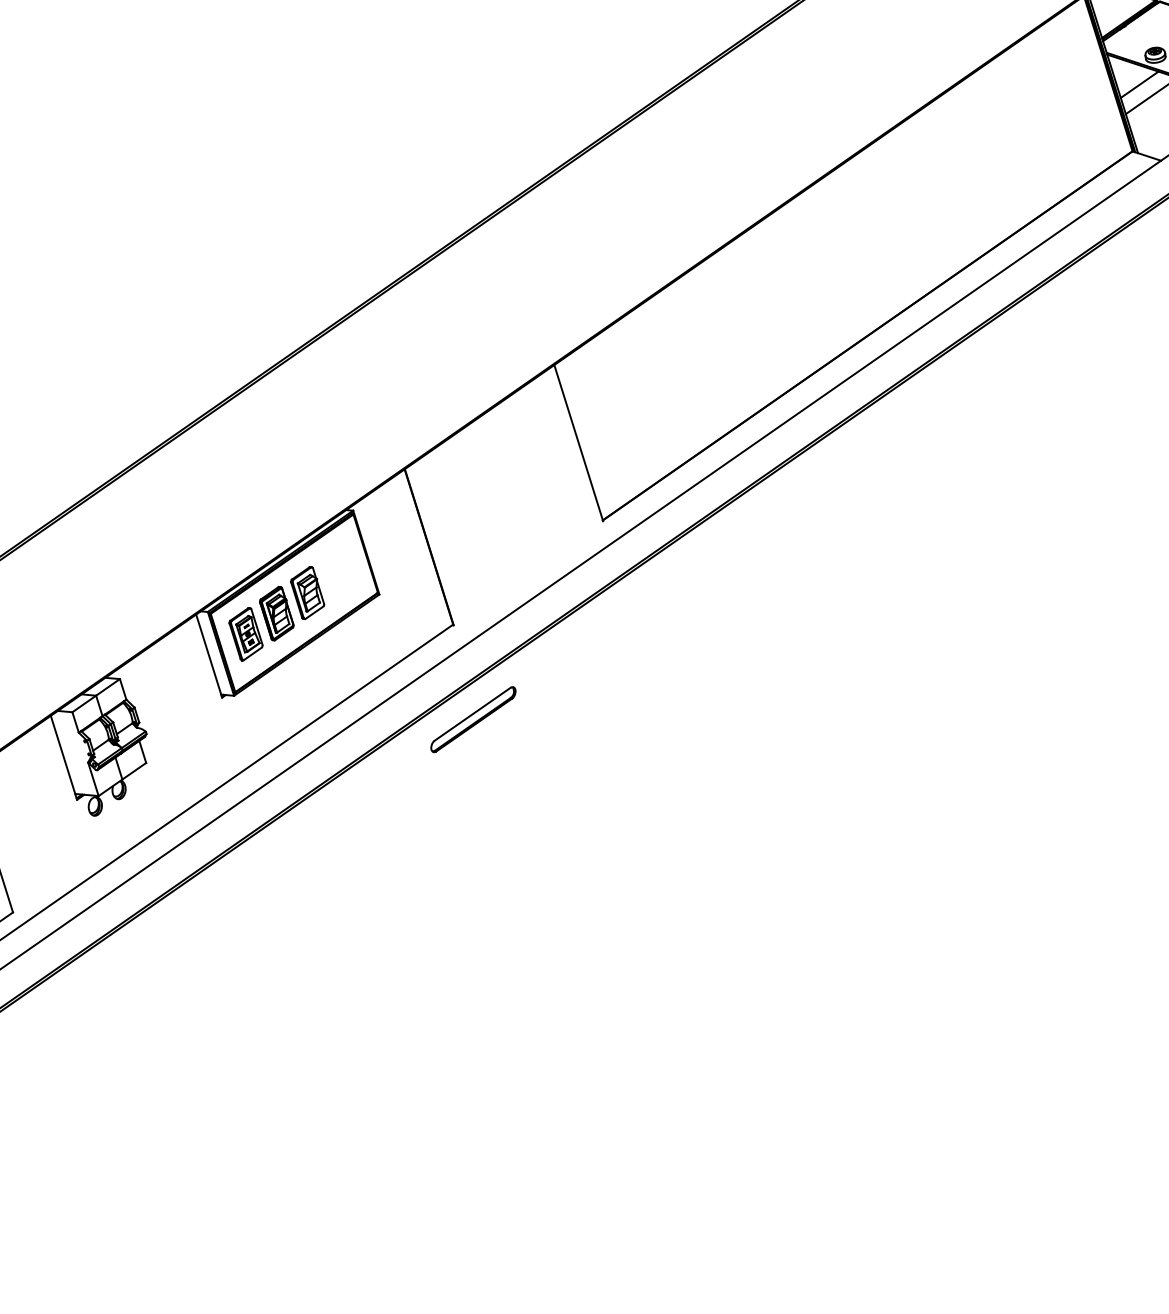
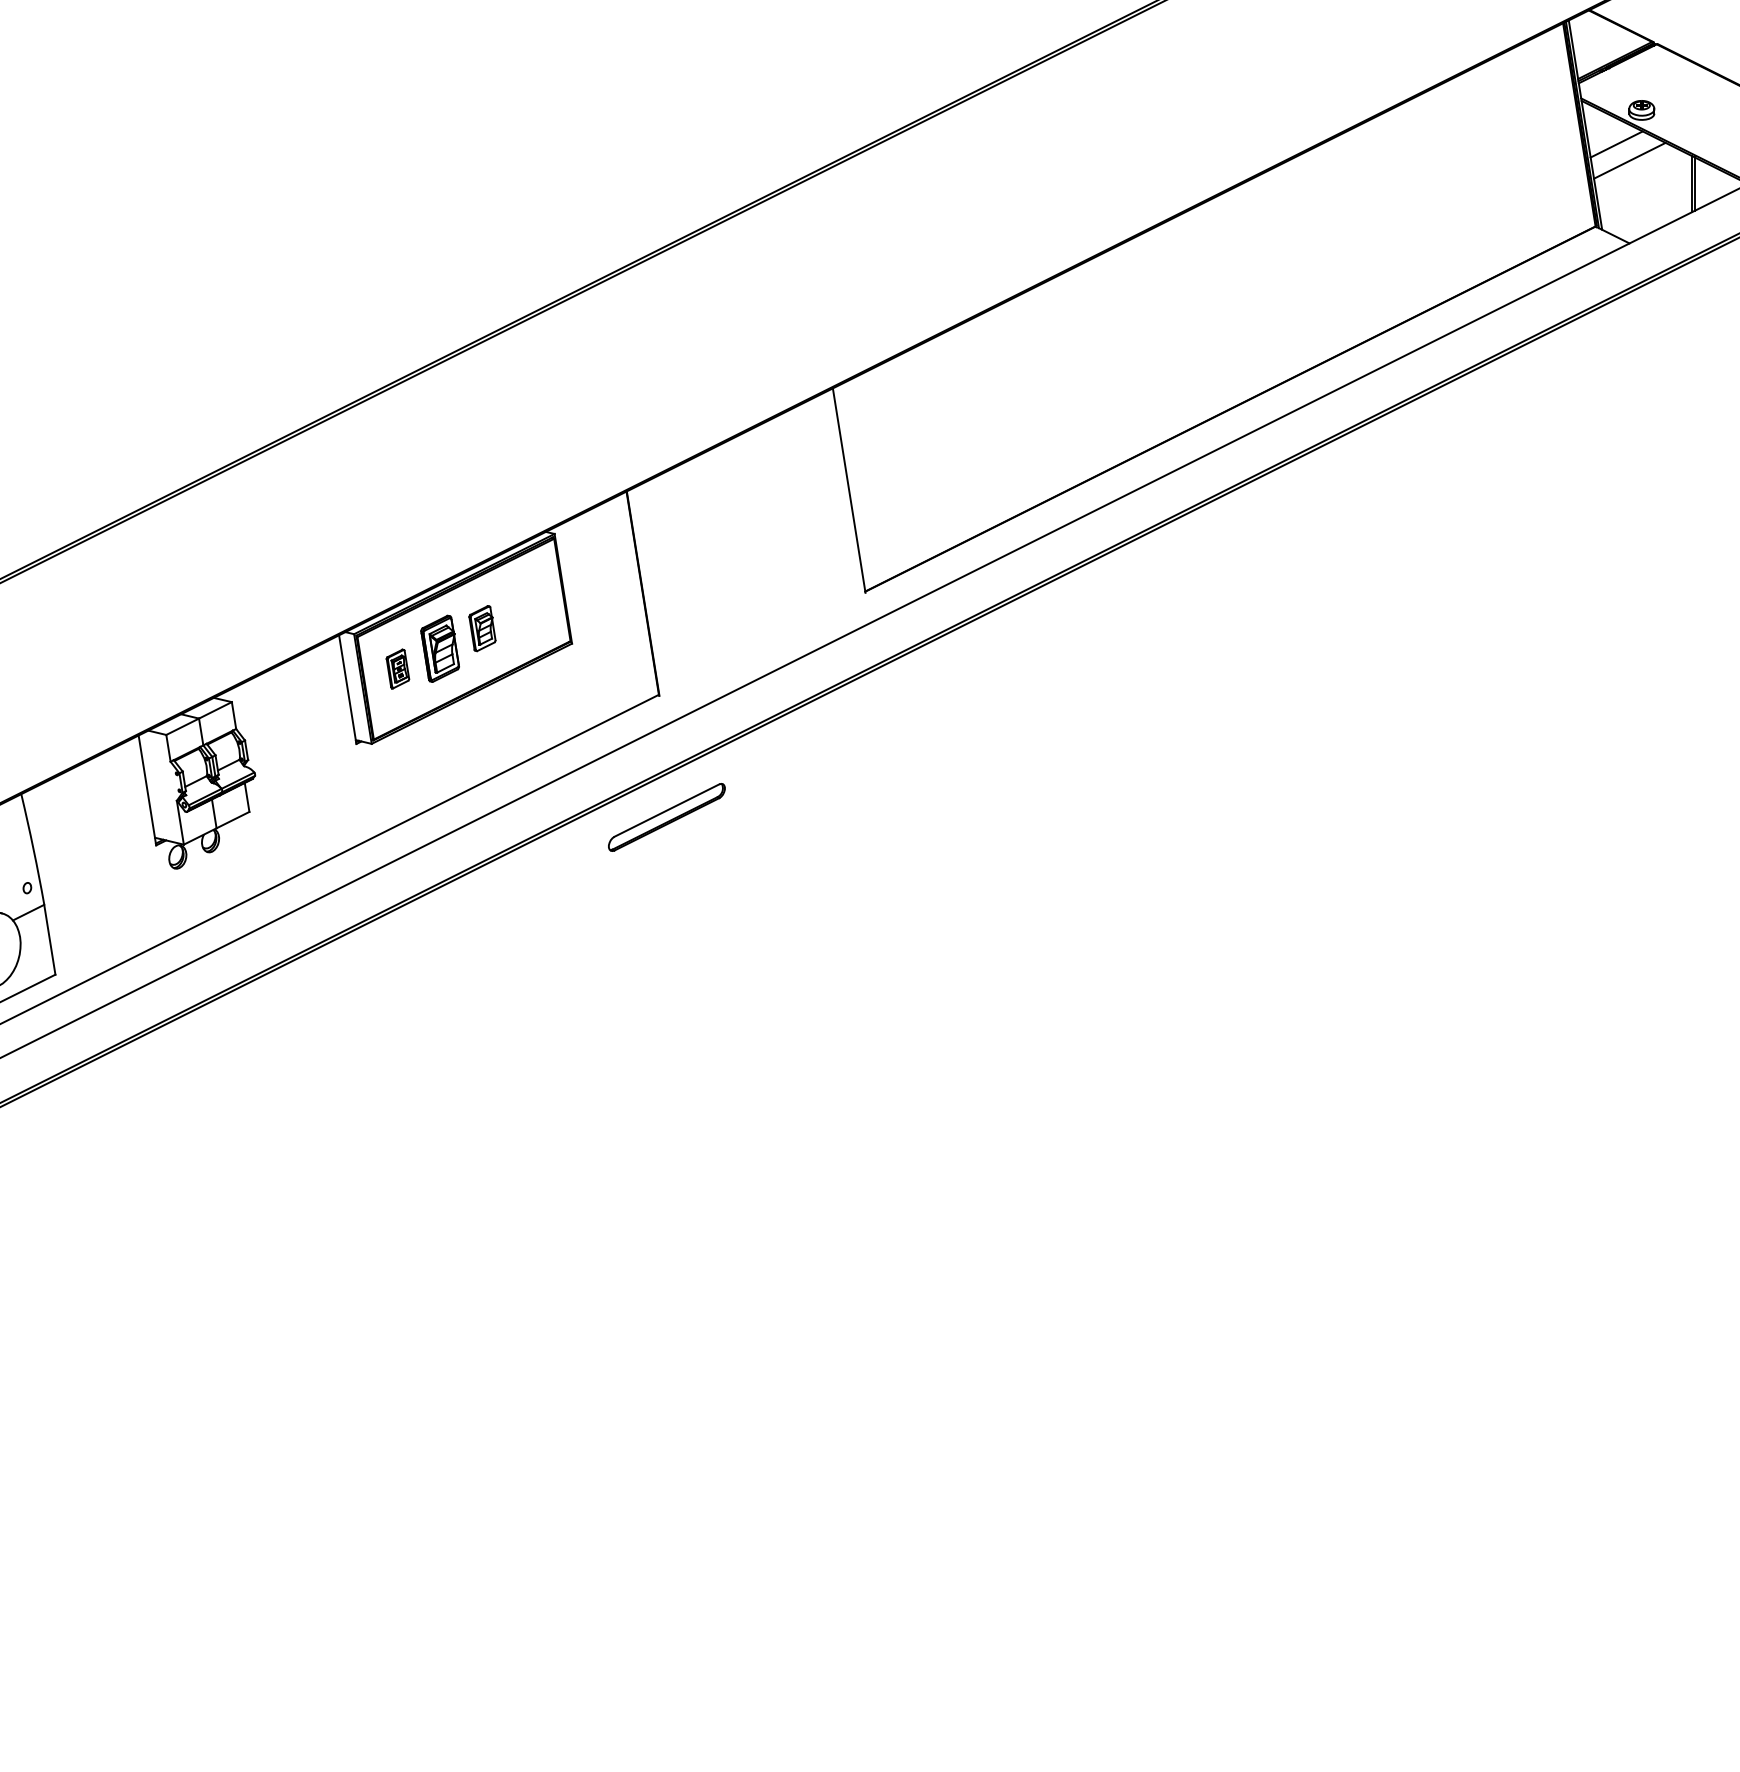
part: (307, 592) -> (482, 628), size x0.7
part: (245, 633) -> (397, 668), size x0.6

